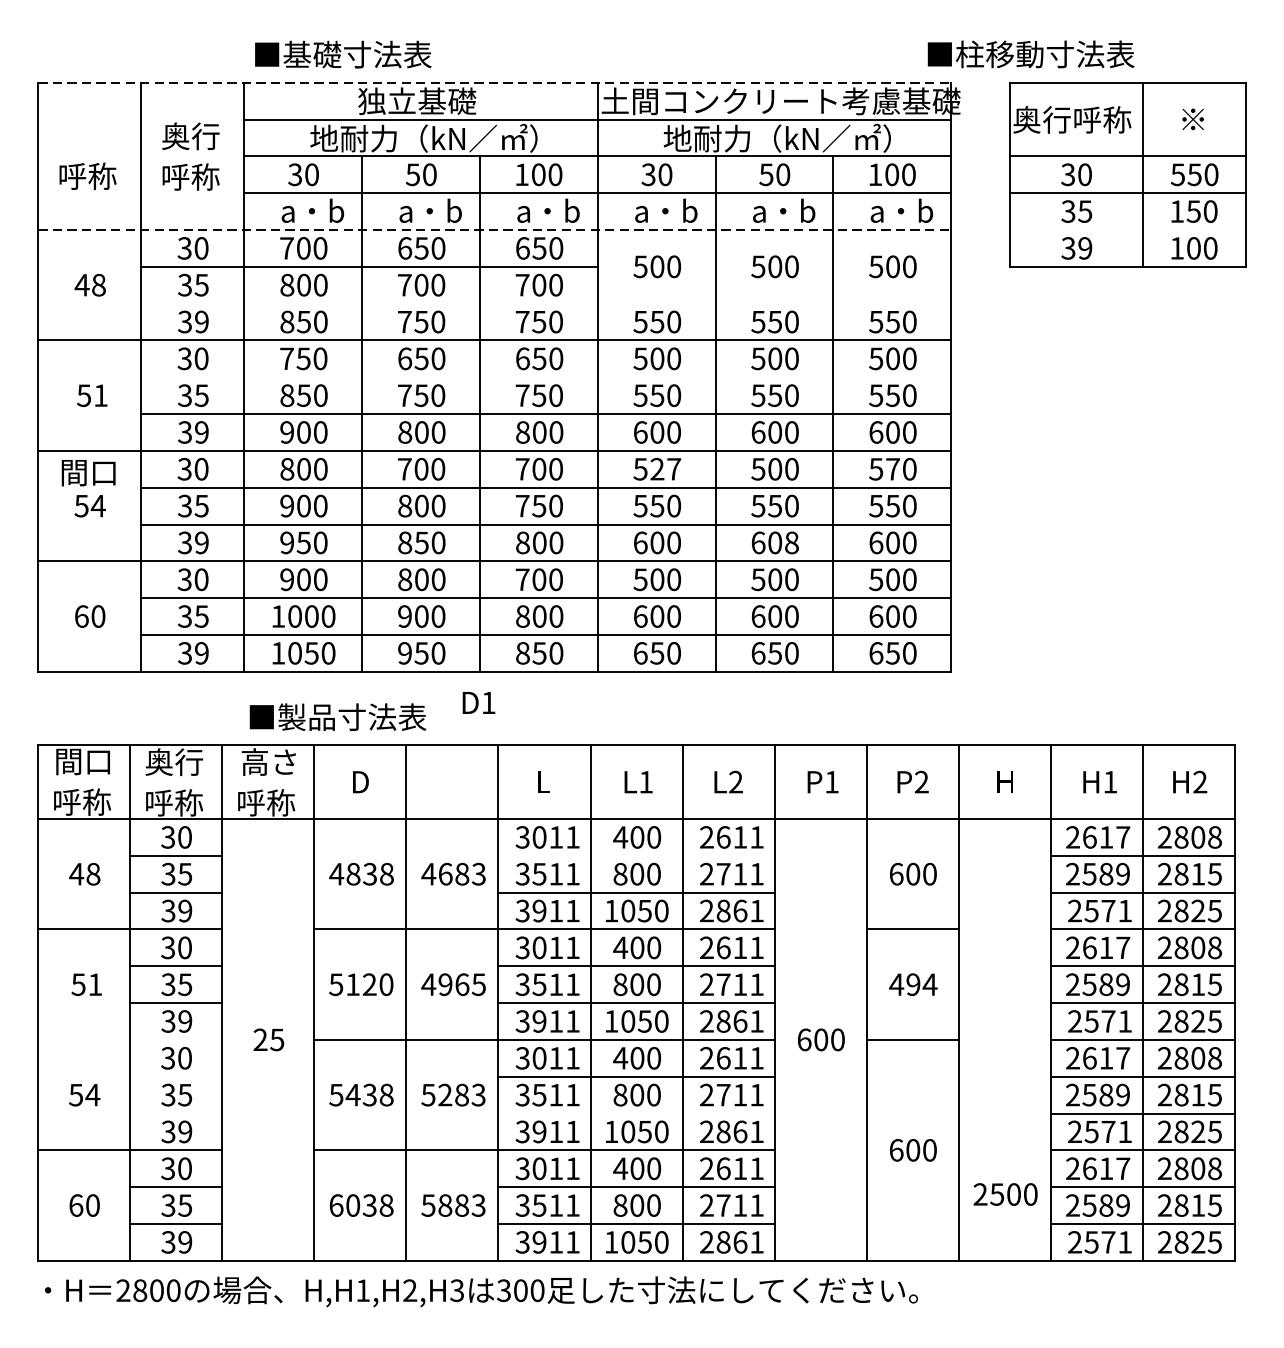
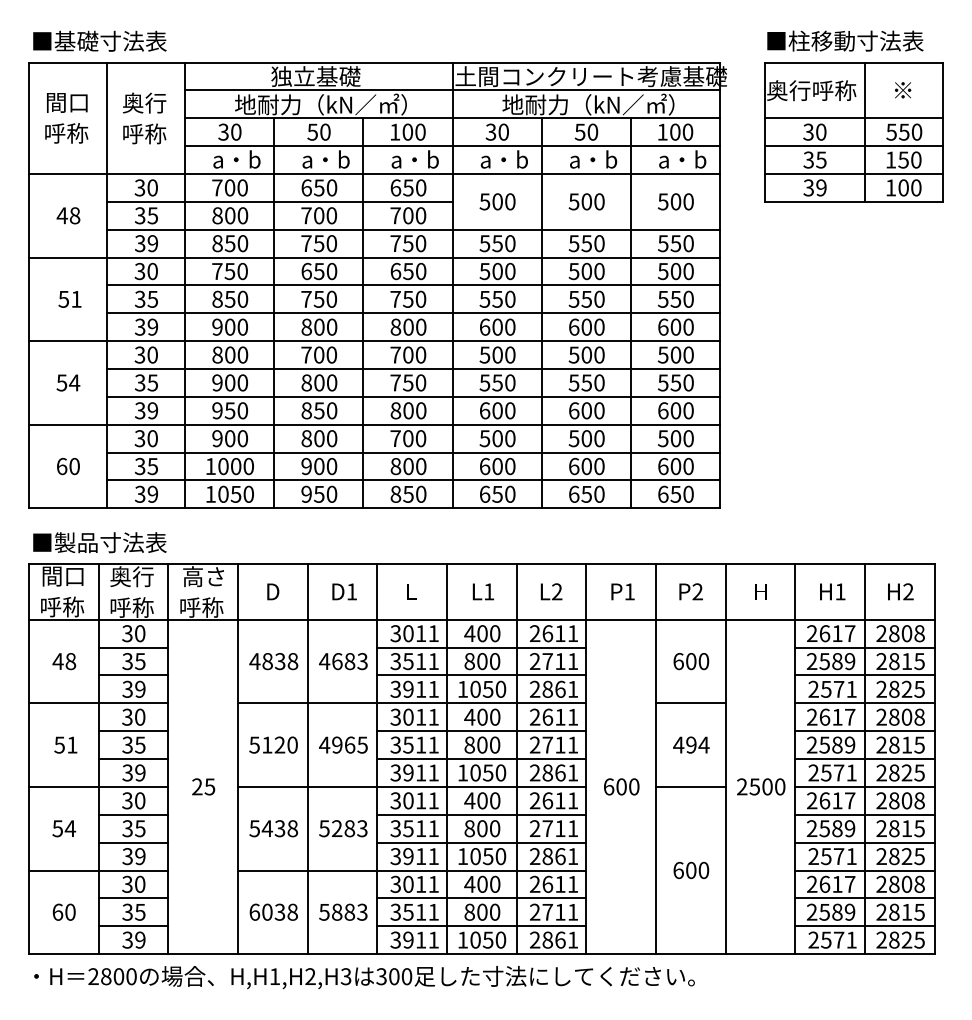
text: (342, 53) -> (99, 40), moved
text: (1031, 53) -> (845, 40), moved
line: (495, 82) -> (375, 62), dashed -> solid
line: (495, 230) -> (375, 174), dashed -> solid
line: (1127, 230) -> (853, 174), added
line: (546, 303) -> (413, 229), added
line: (546, 377) -> (413, 285), added
text: (665, 468) -> (503, 354), 527 -> 500
text: (892, 468) -> (675, 354), 570 -> 500
text: (88, 472) -> (67, 102), moved
text: (791, 542) -> (599, 410), 608 -> 600
text: (478, 702) -> (344, 591), moved
text: (337, 716) -> (99, 542), moved
line: (636, 855) -> (481, 647), added
line: (129, 1039) -> (98, 786), added
line: (176, 1076) -> (133, 814), added
line: (176, 1113) -> (133, 842), added
line: (636, 1113) -> (481, 842), added
text: (1006, 1193) -> (761, 786), moved

